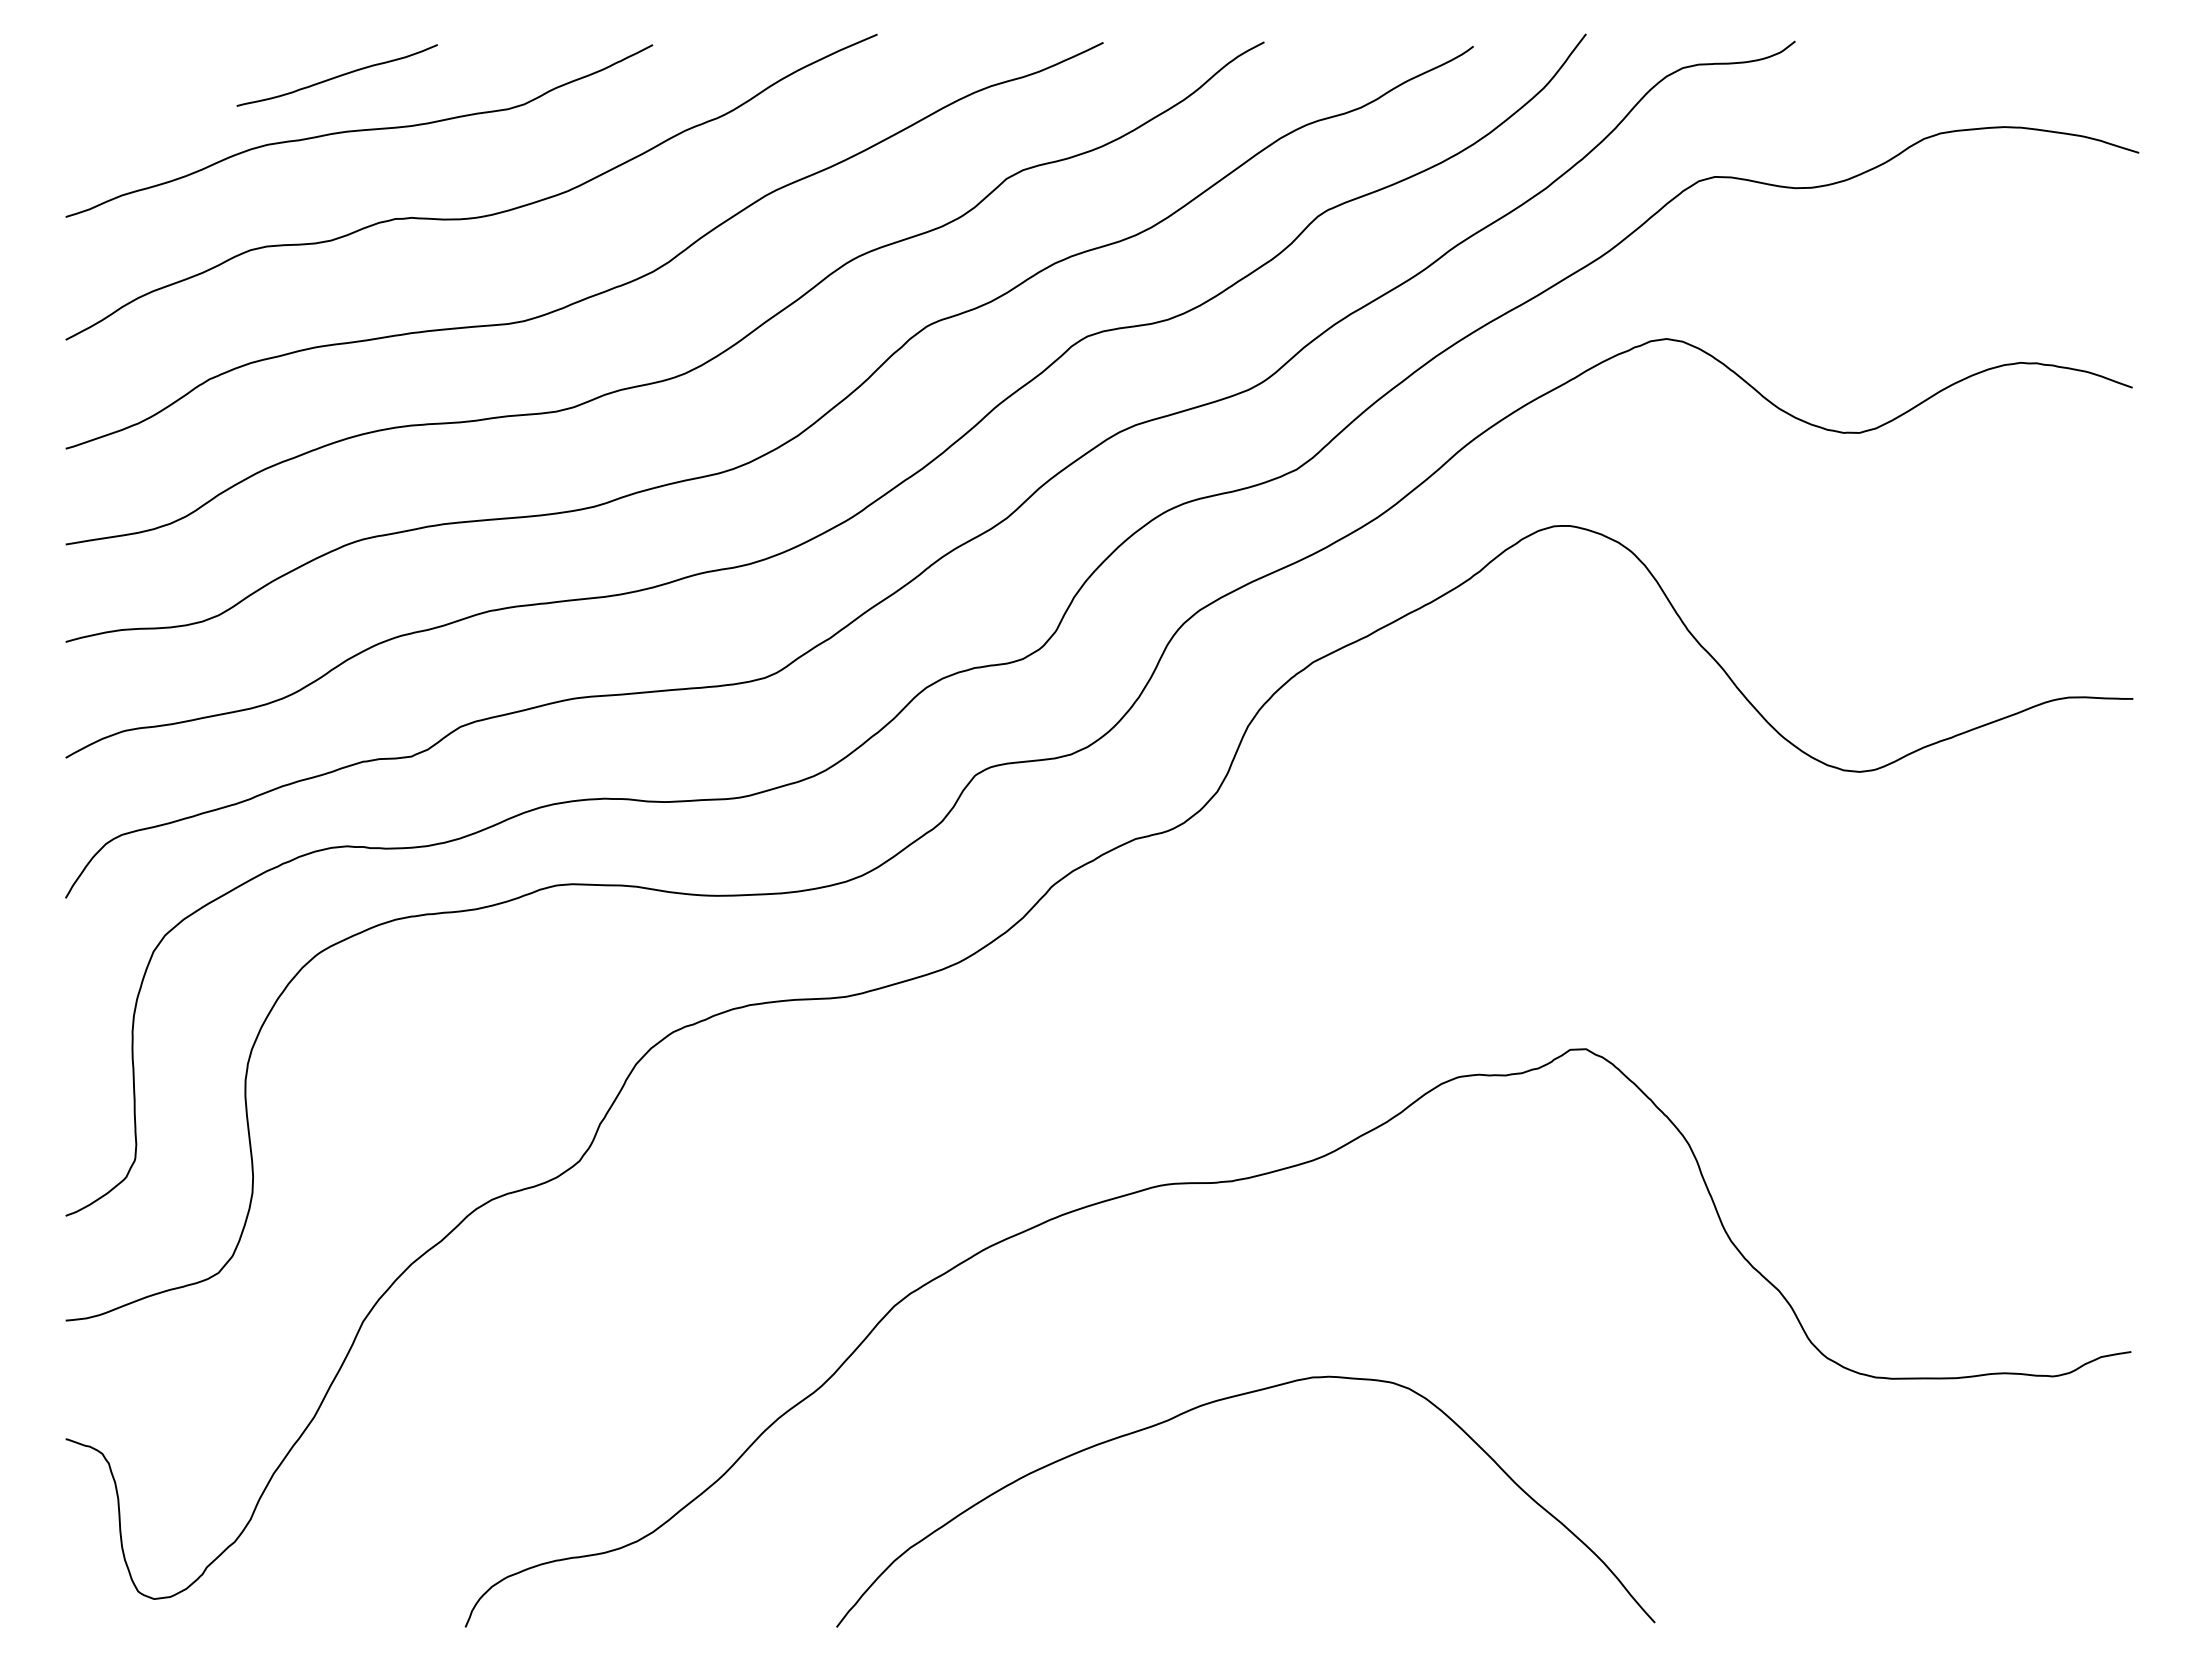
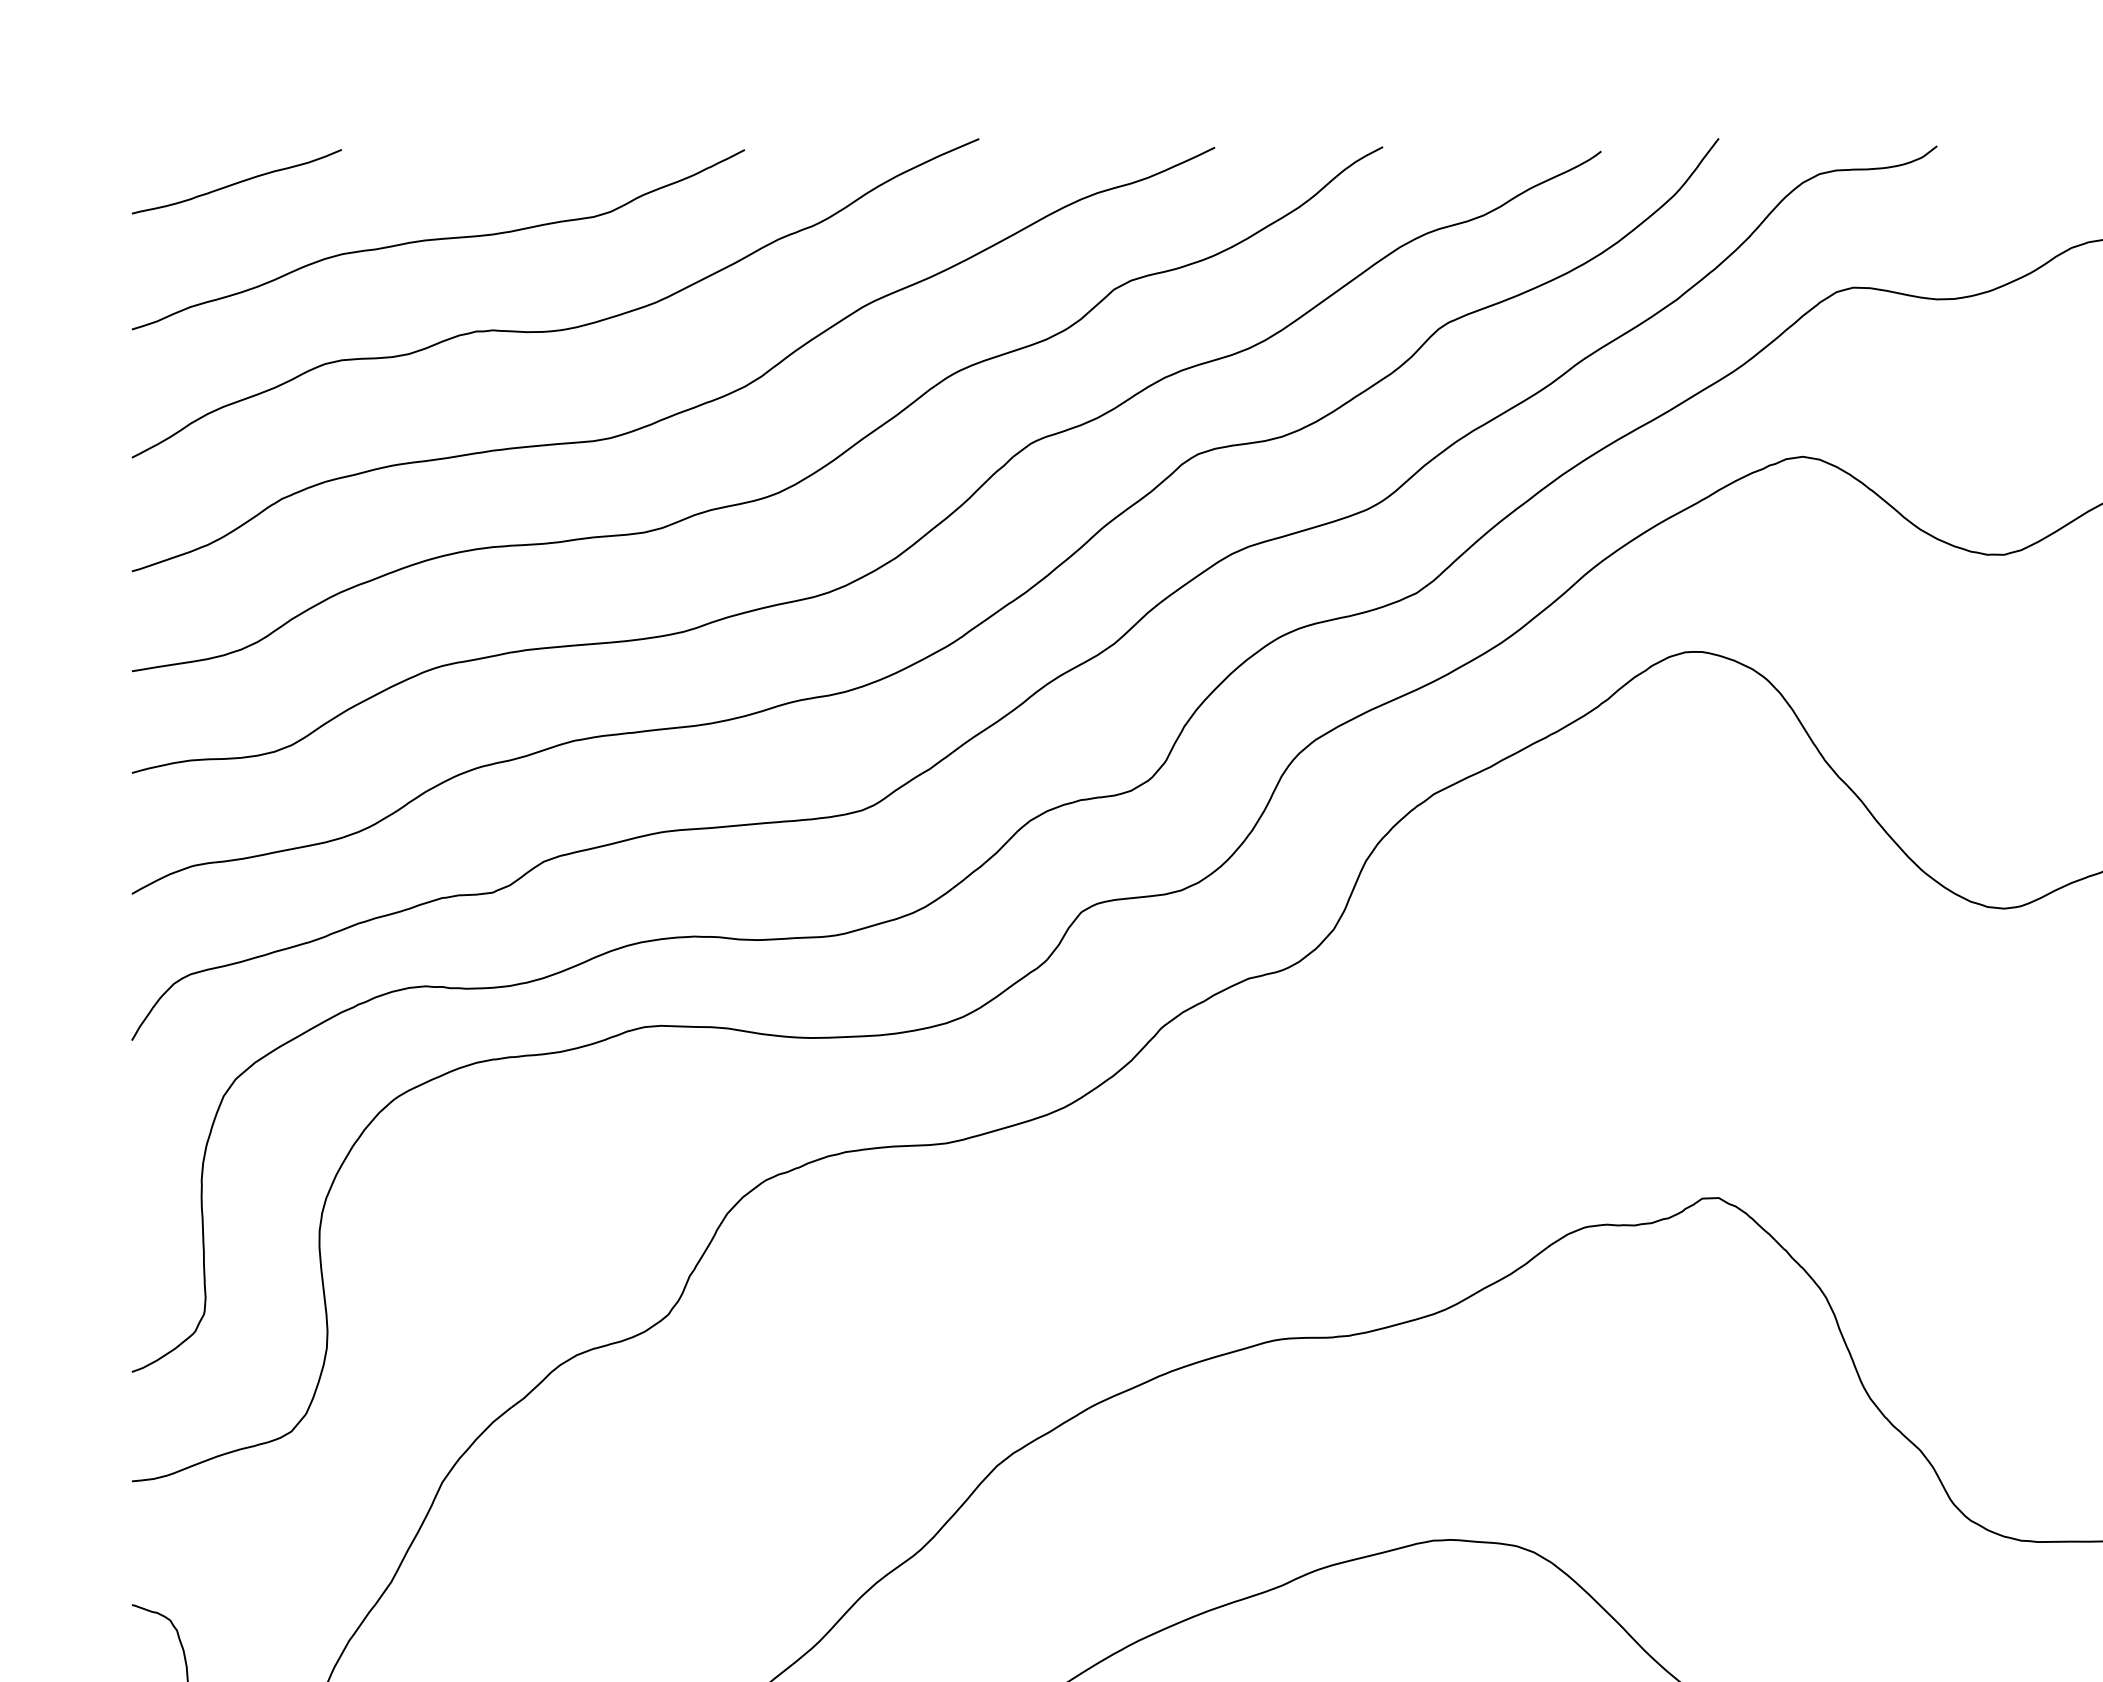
curve: (337, 75) -> (237, 181), moved

